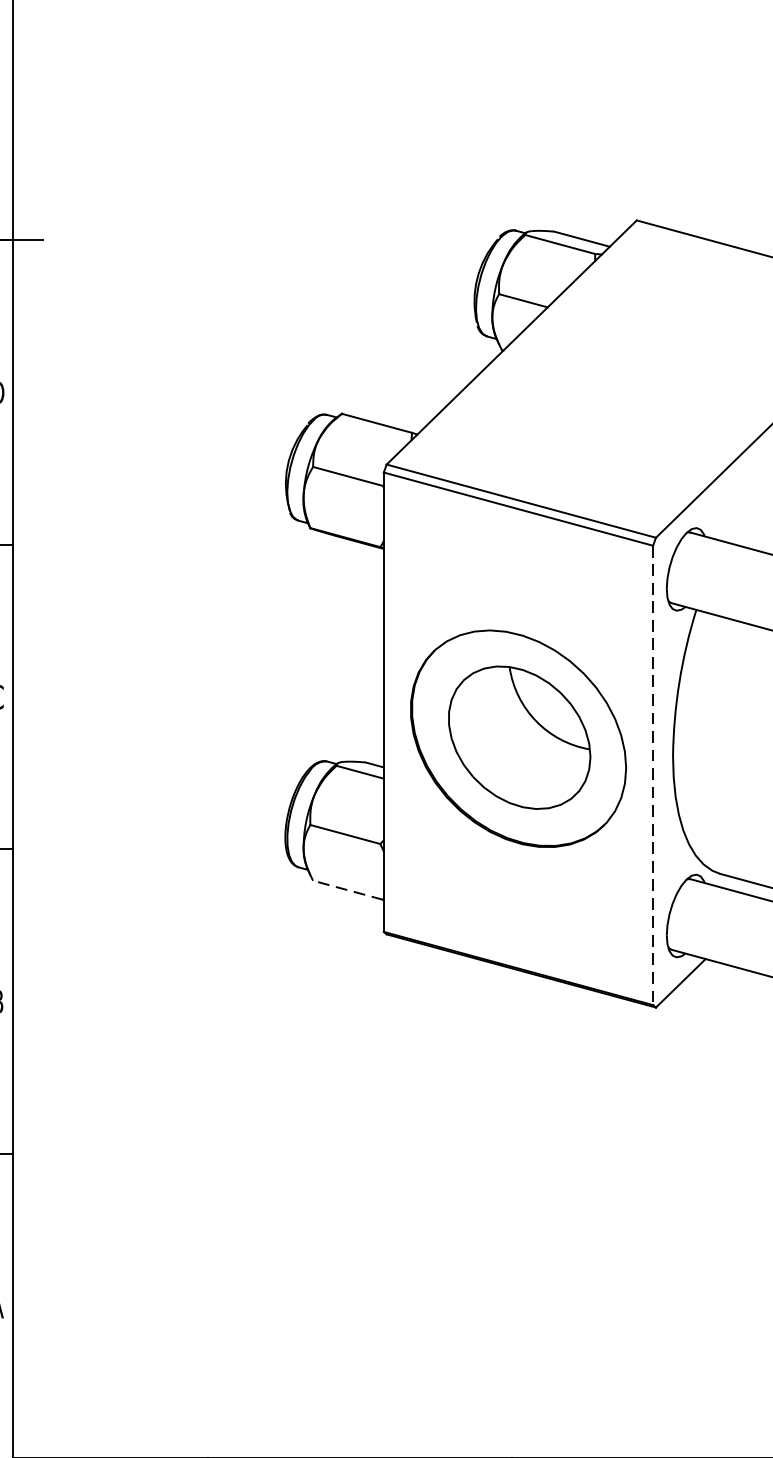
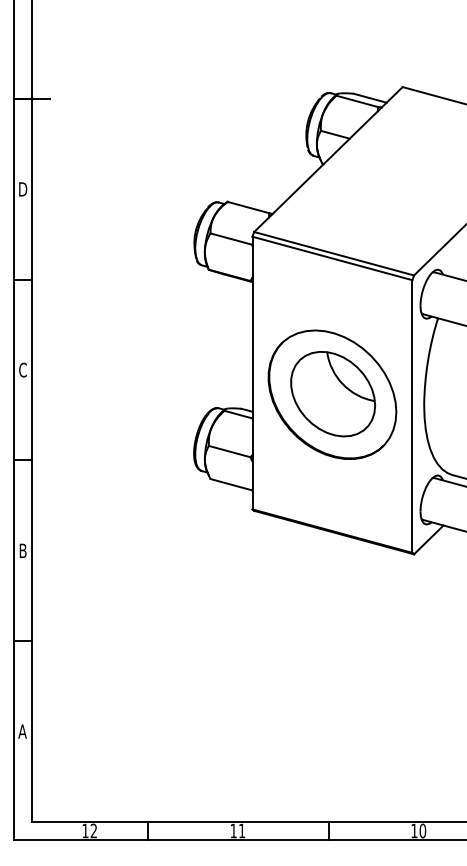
line: (653, 777) -> (412, 417), dashed -> solid
line: (348, 889) -> (231, 484), dashed -> solid

